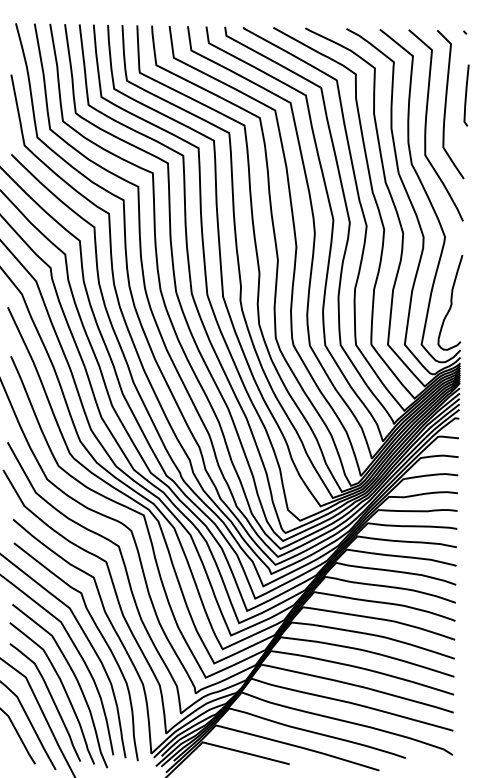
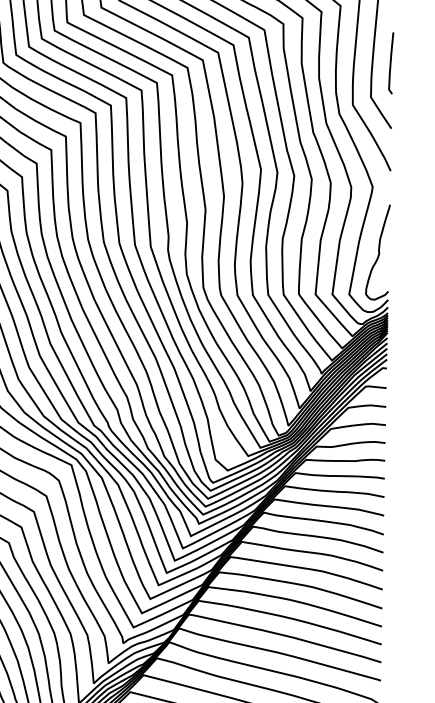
line: (466, 95) -> (391, 63), moved

